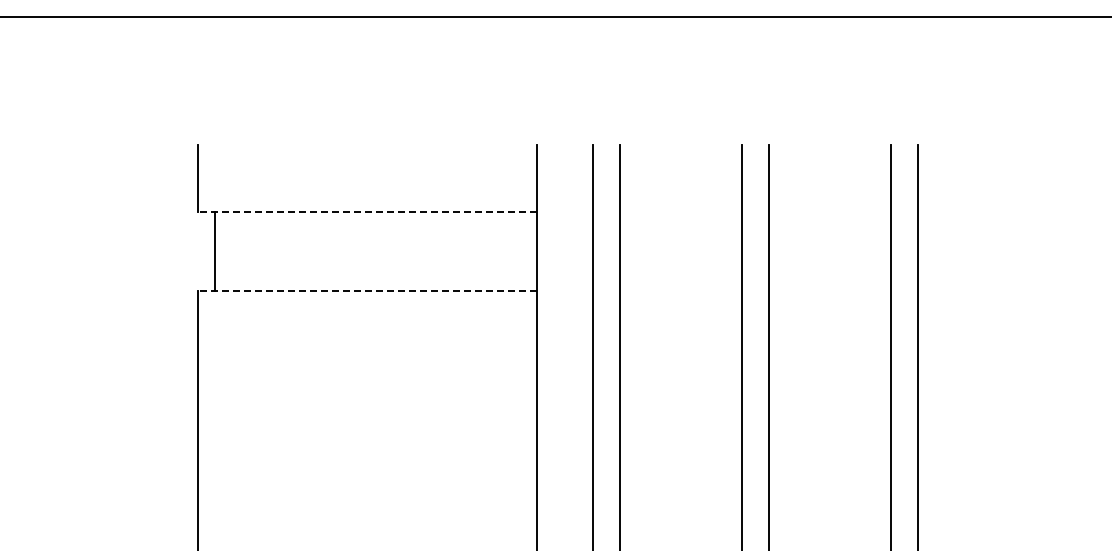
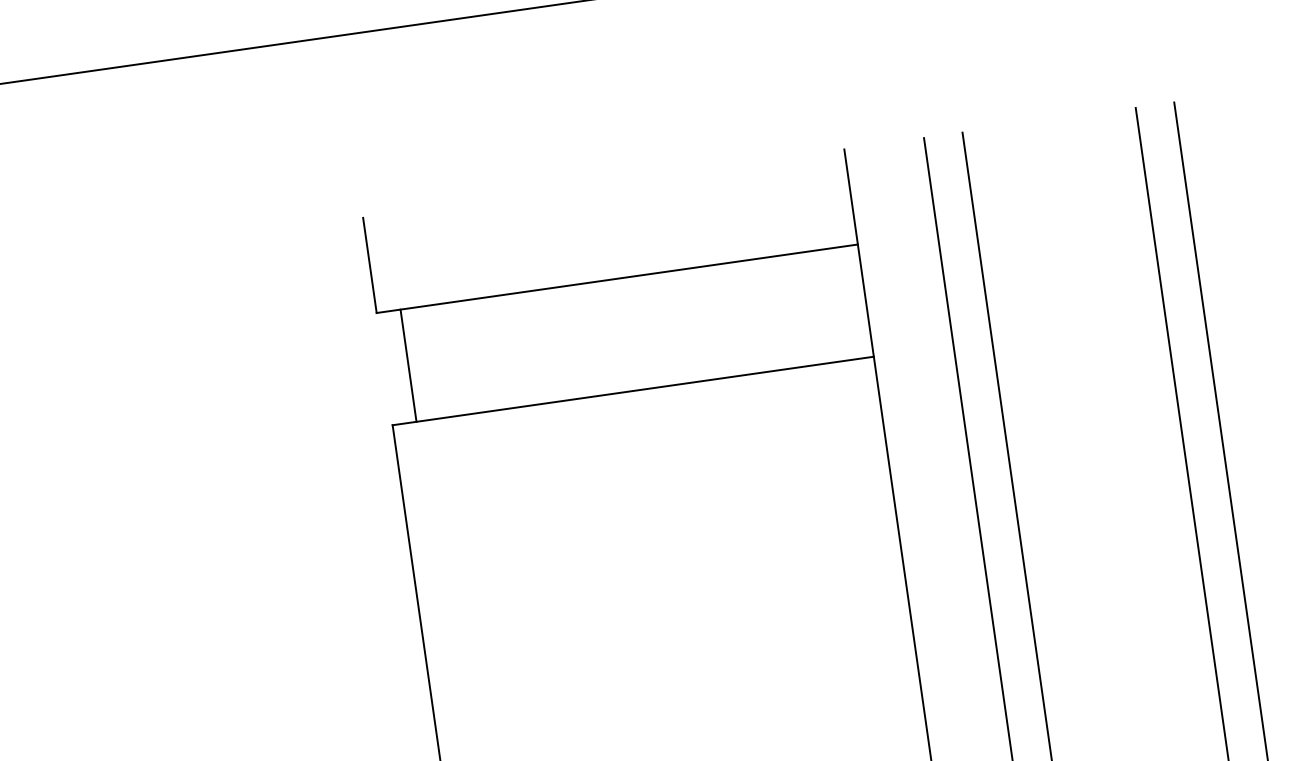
line: (366, 211) -> (616, 278), dashed -> solid
line: (366, 290) -> (632, 390), dashed -> solid

